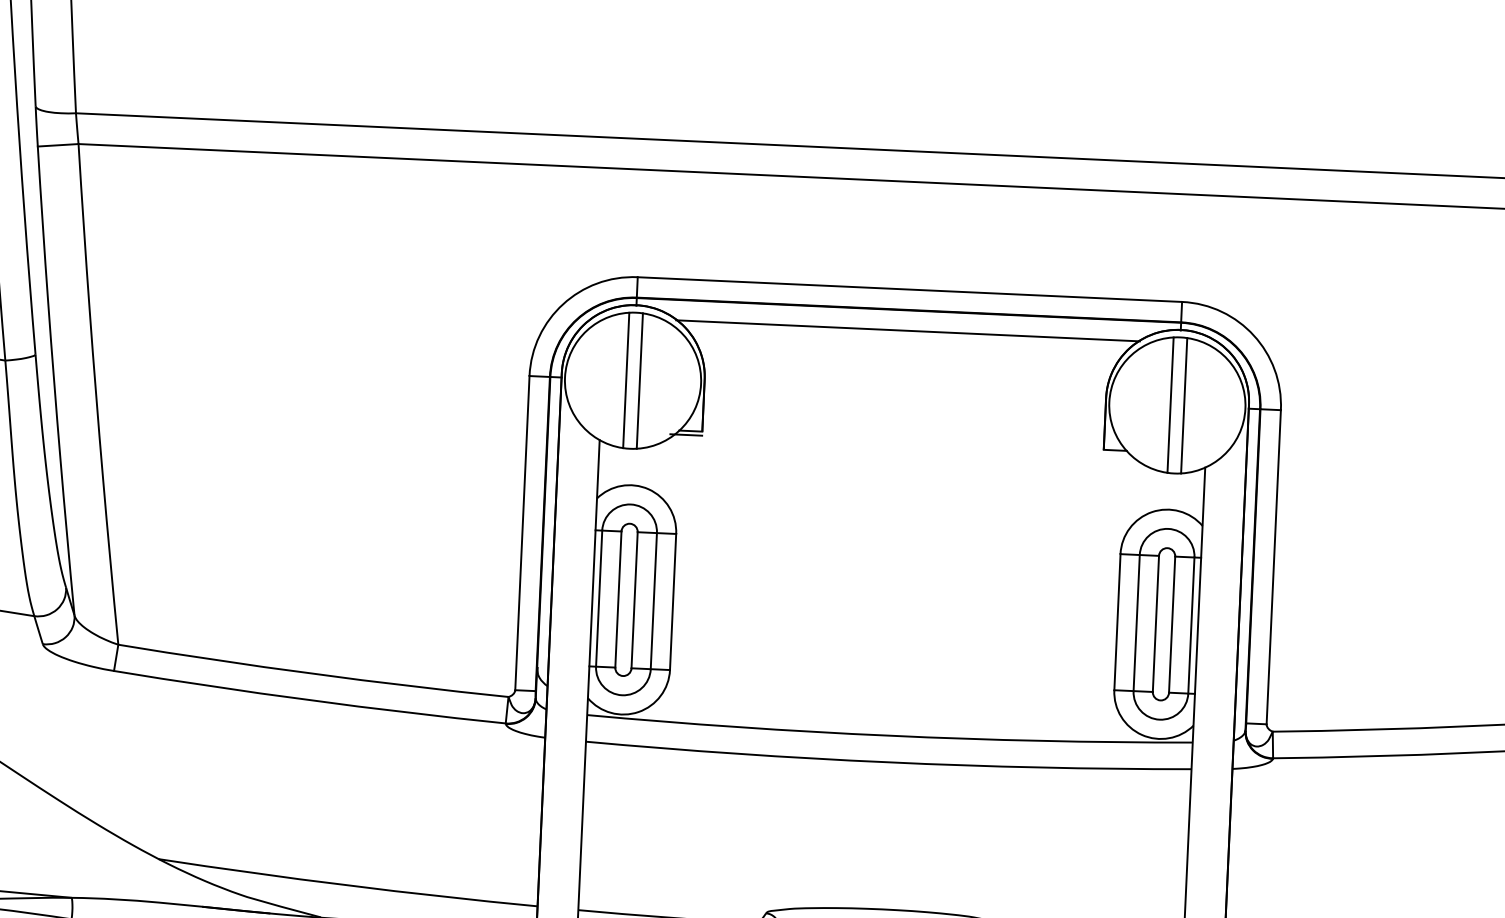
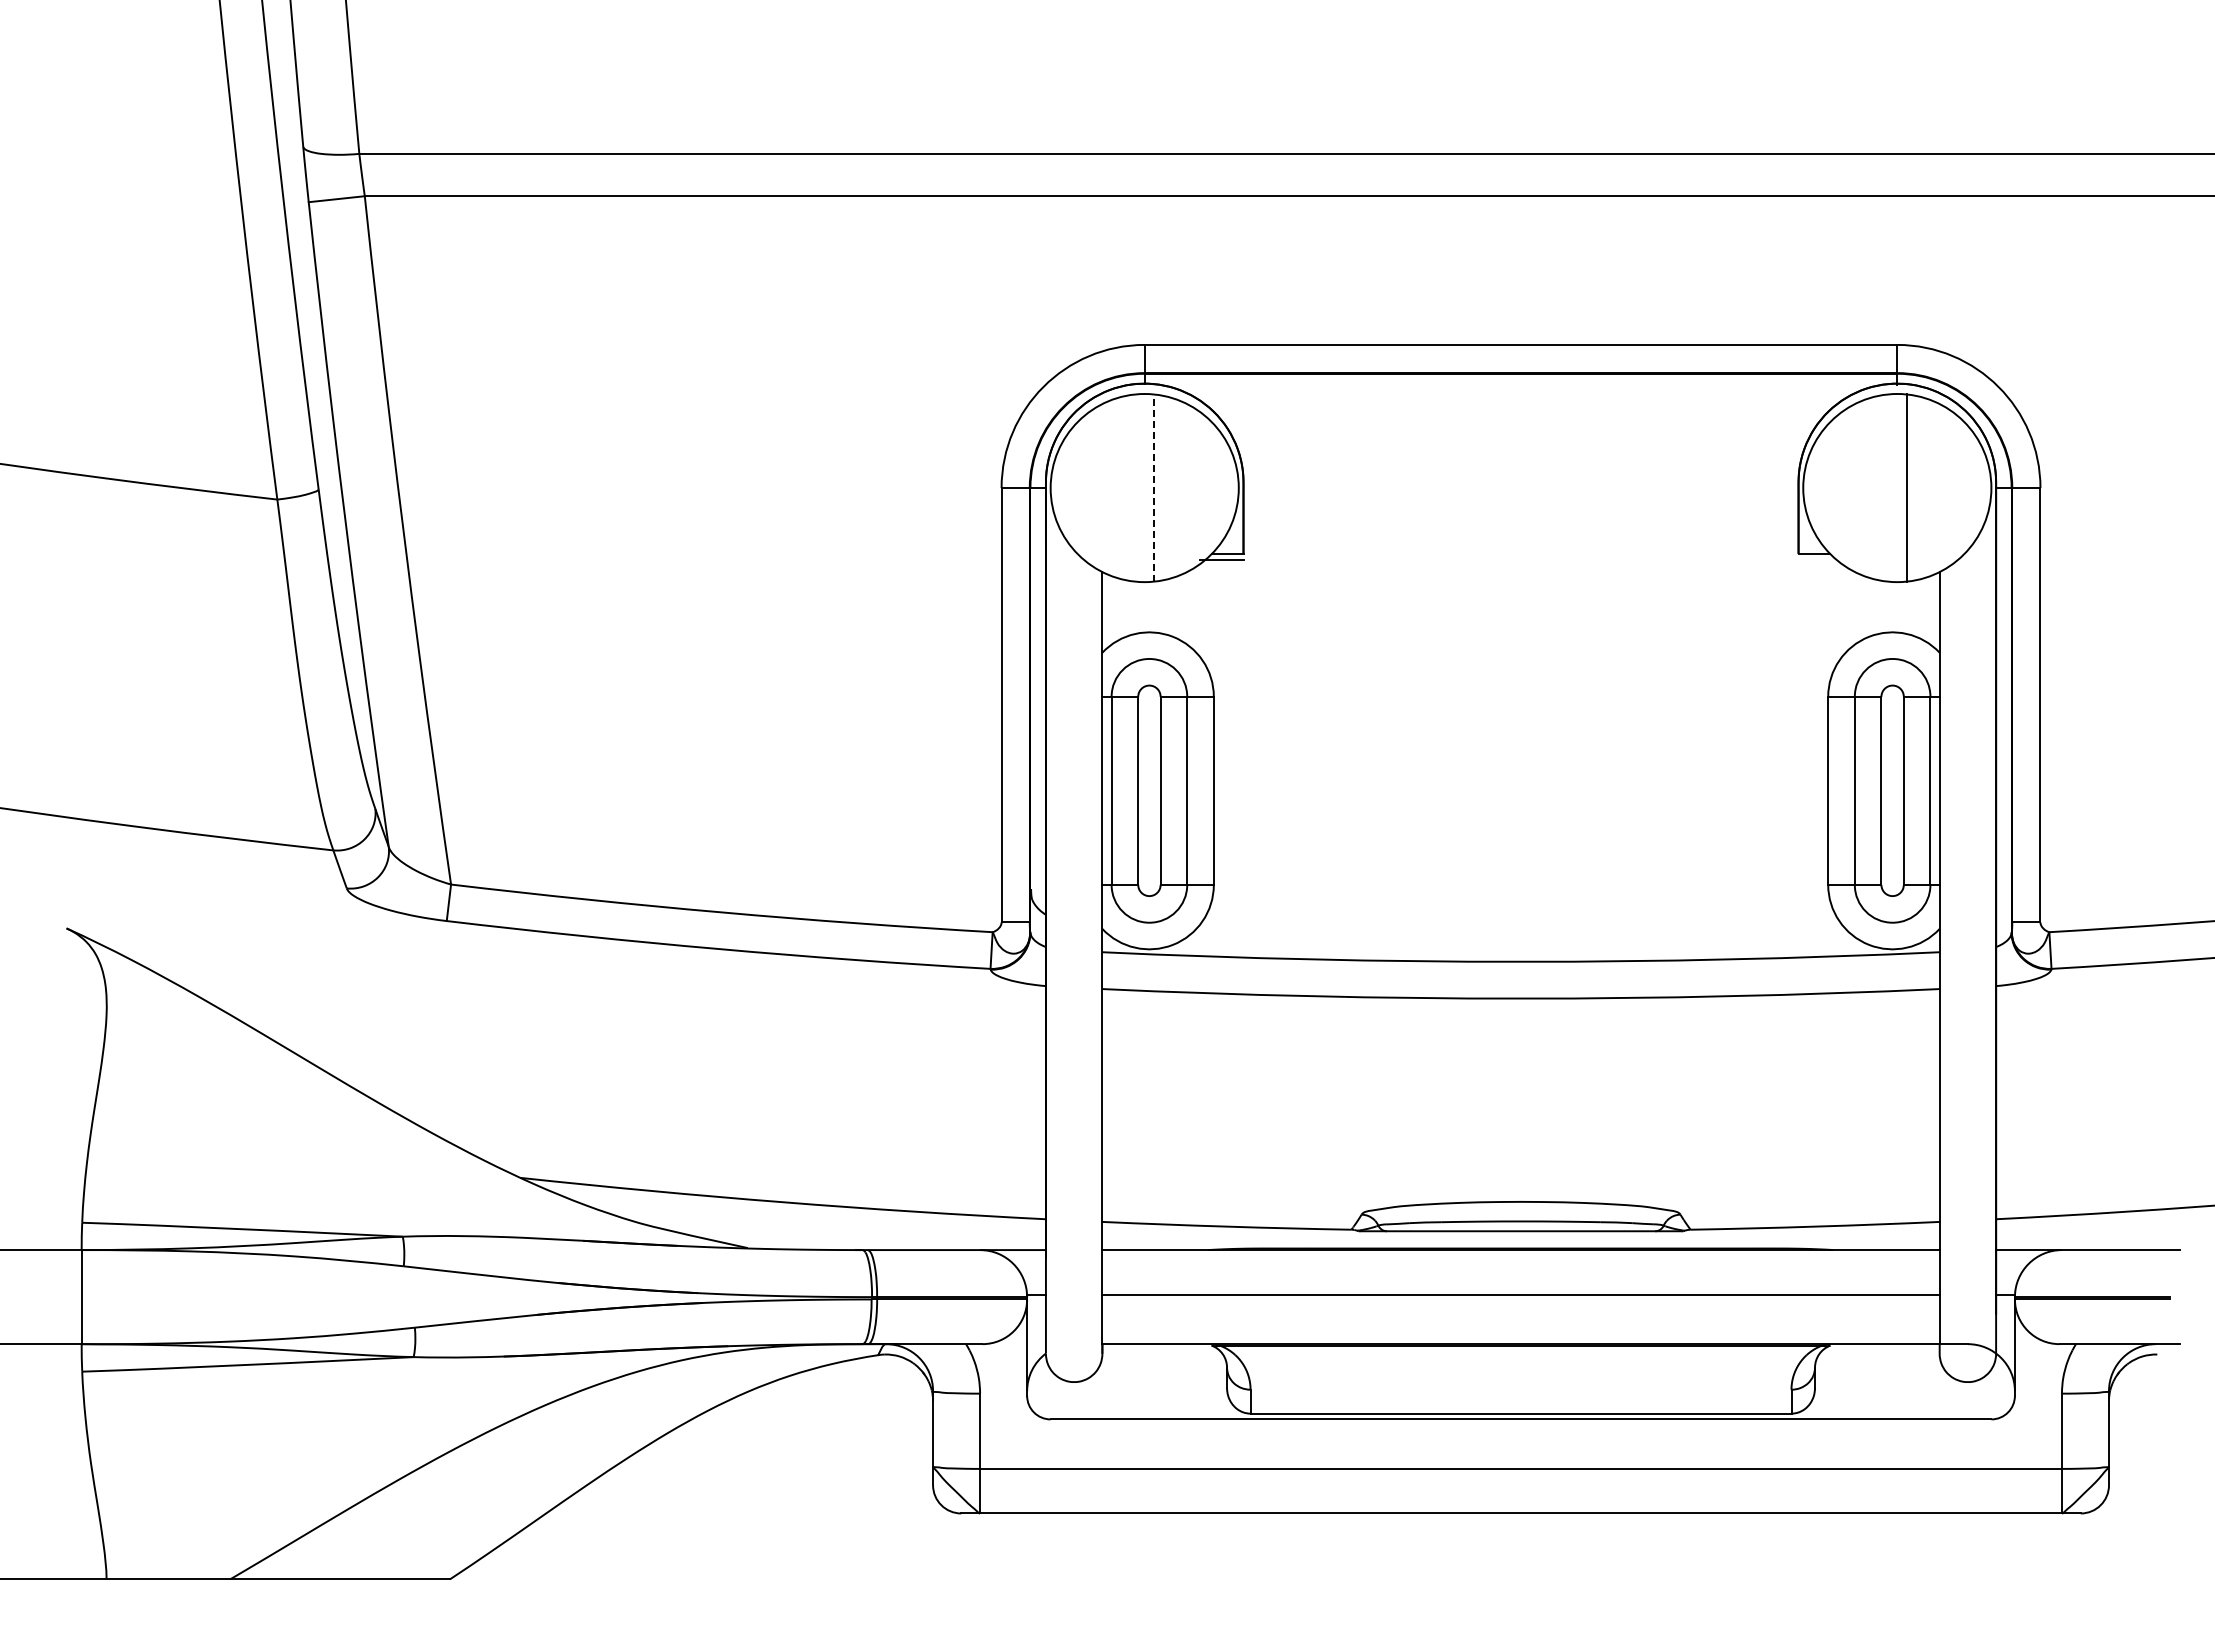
line: (907, 330) -> (1520, 401), removed
line: (626, 380) -> (1135, 487), removed
line: (640, 381) -> (1154, 488), solid -> dashed
line: (1170, 404) -> (1887, 487), removed

